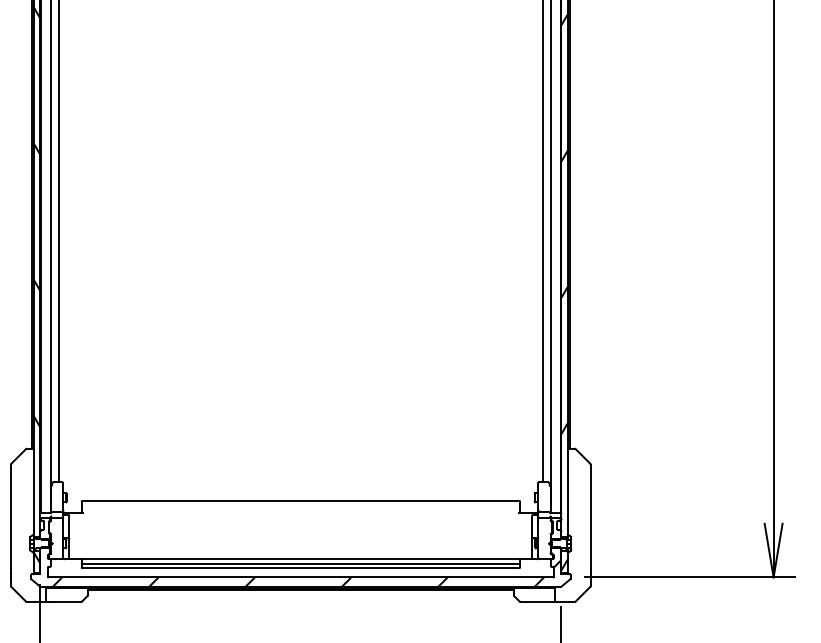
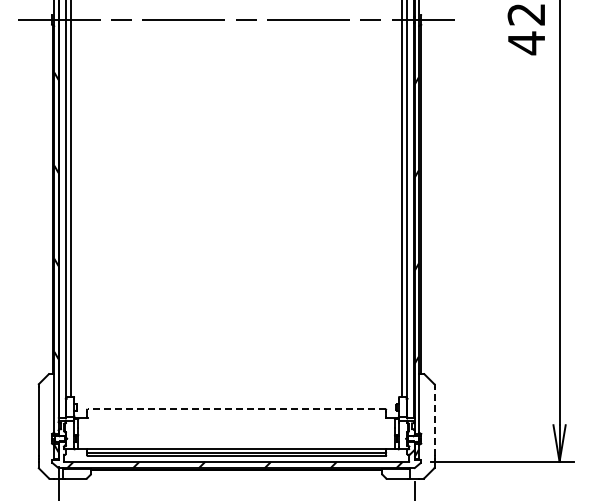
line: (300, 500) -> (236, 409), solid -> dashed
line: (590, 518) -> (434, 421), solid -> dashed

